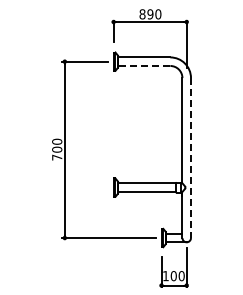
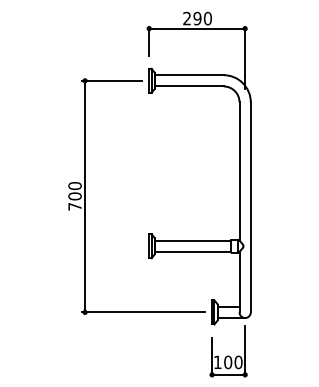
text: (142, 14) -> (187, 18), 890 -> 290
line: (143, 65) -> (188, 85), dashed -> solid
line: (191, 158) -> (251, 207), dashed -> solid

